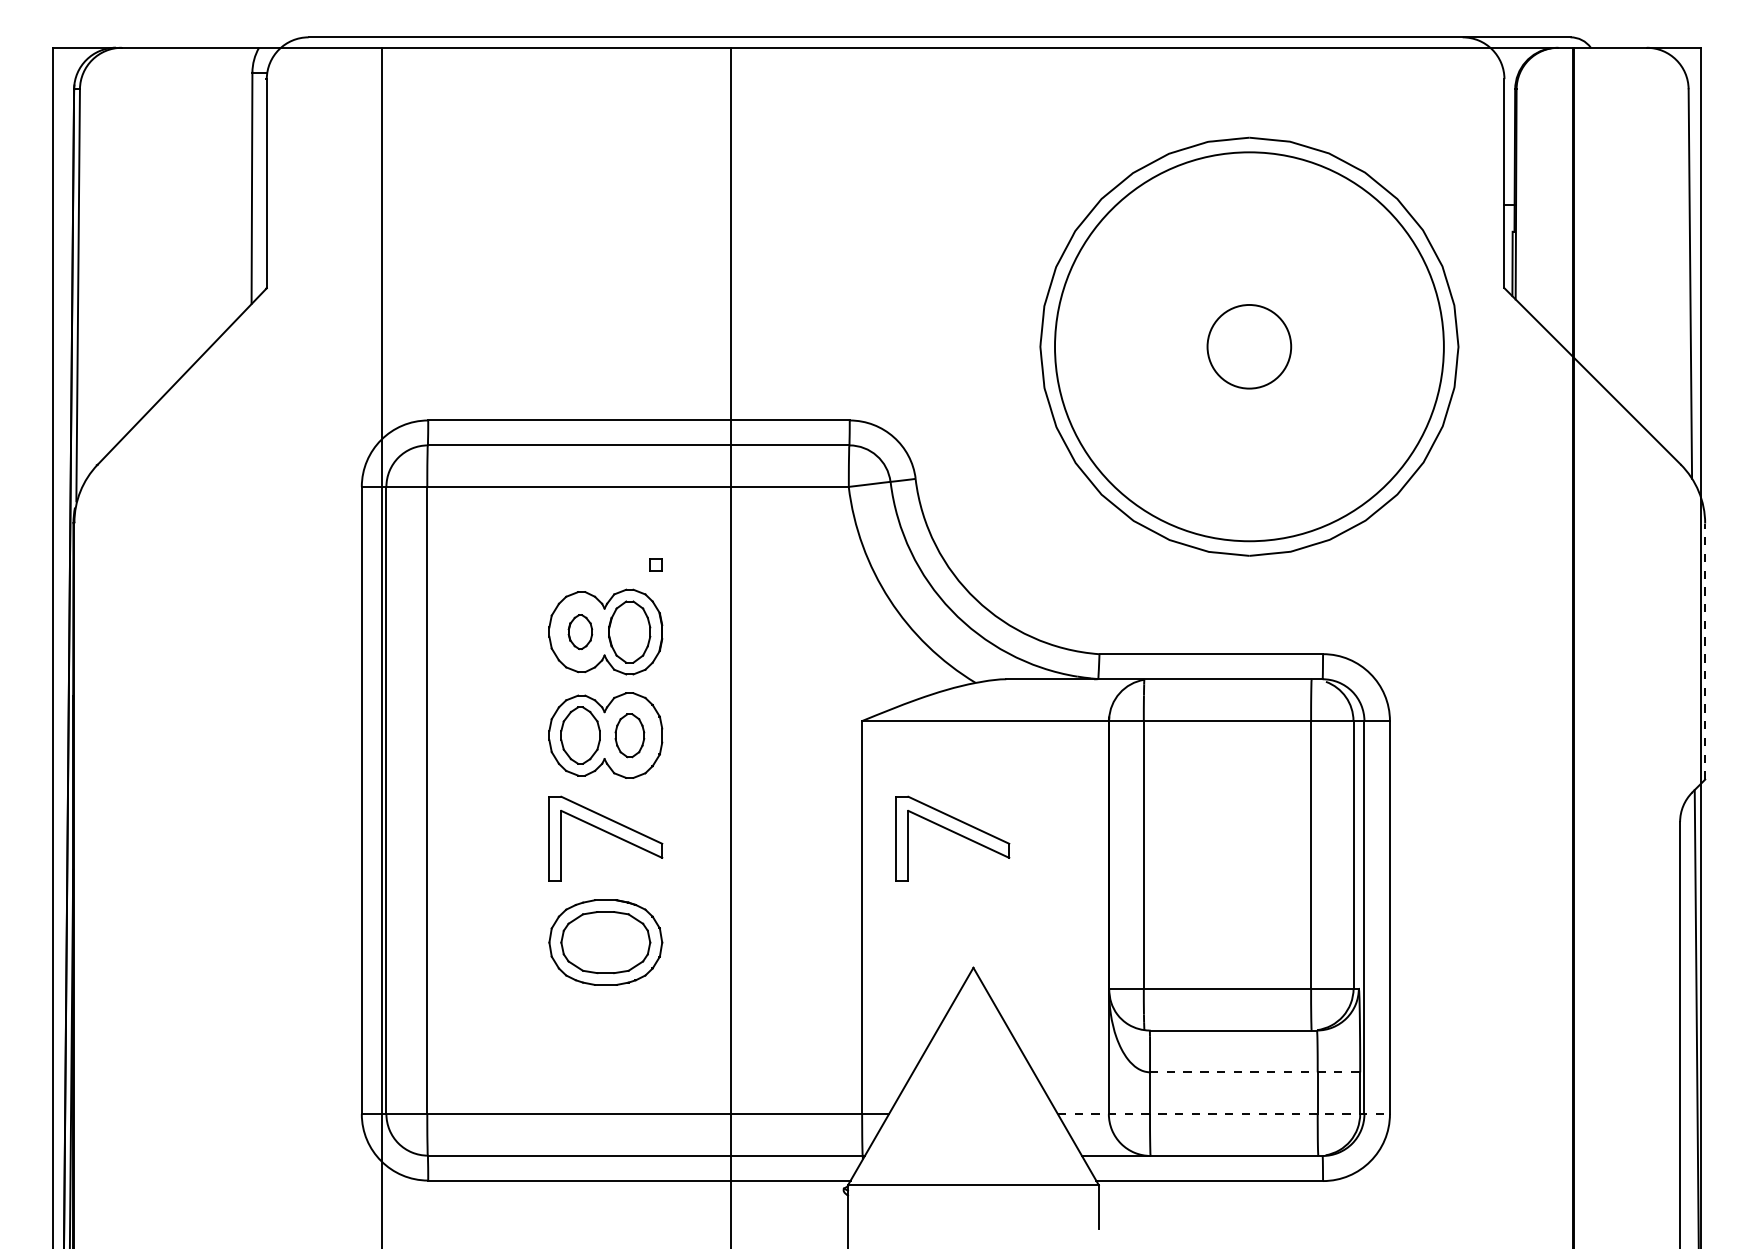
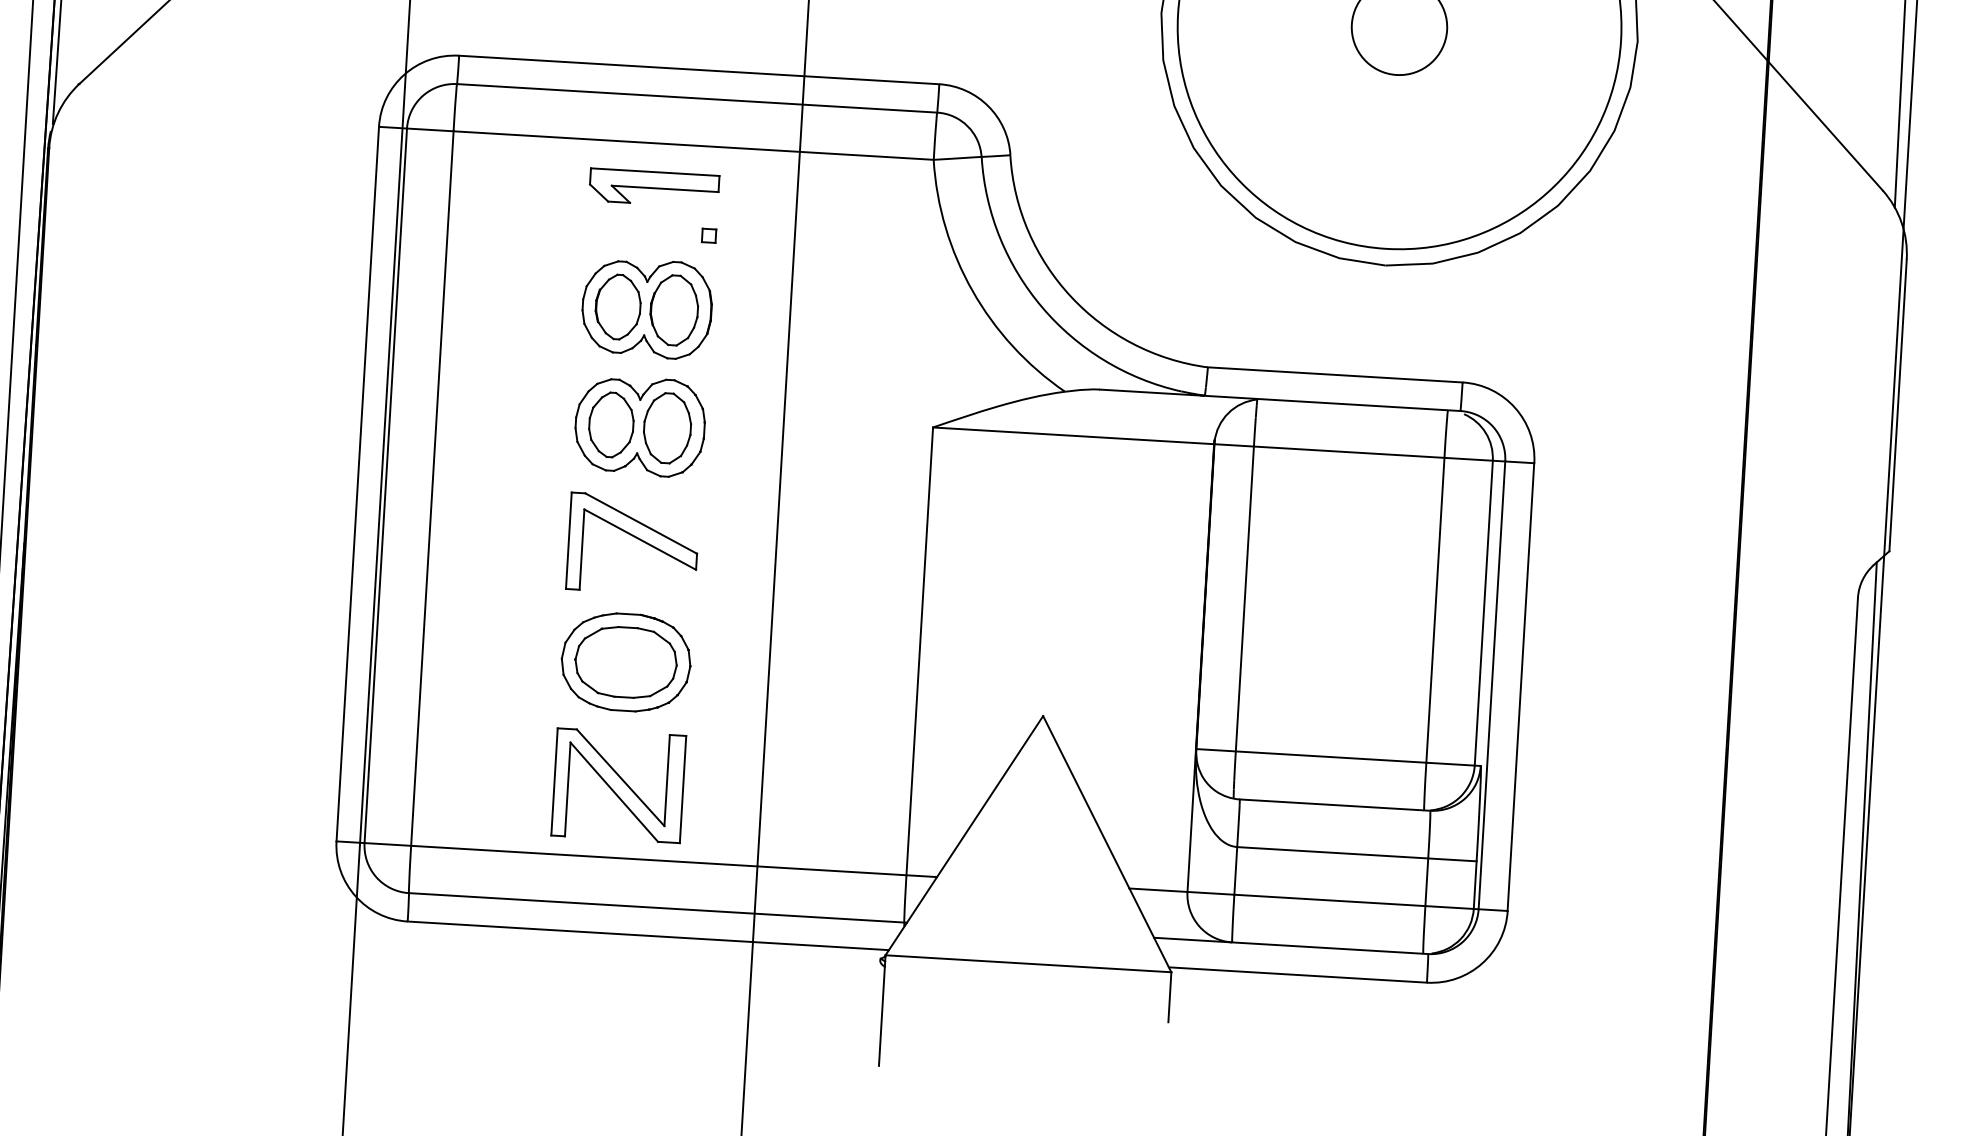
part: (605, 526) -> (653, 188), added
part: (580, 631) -> (618, 306), size x1.67
line: (1705, 651) -> (1898, 405), dashed -> solid
part: (629, 735) -> (667, 428), size x1.43
part: (952, 838) -> (1028, 567), removed
part: (605, 1050) -> (618, 785), added
line: (1255, 1072) -> (1357, 854), dashed -> solid
line: (1224, 1114) -> (1319, 900), dashed -> solid

